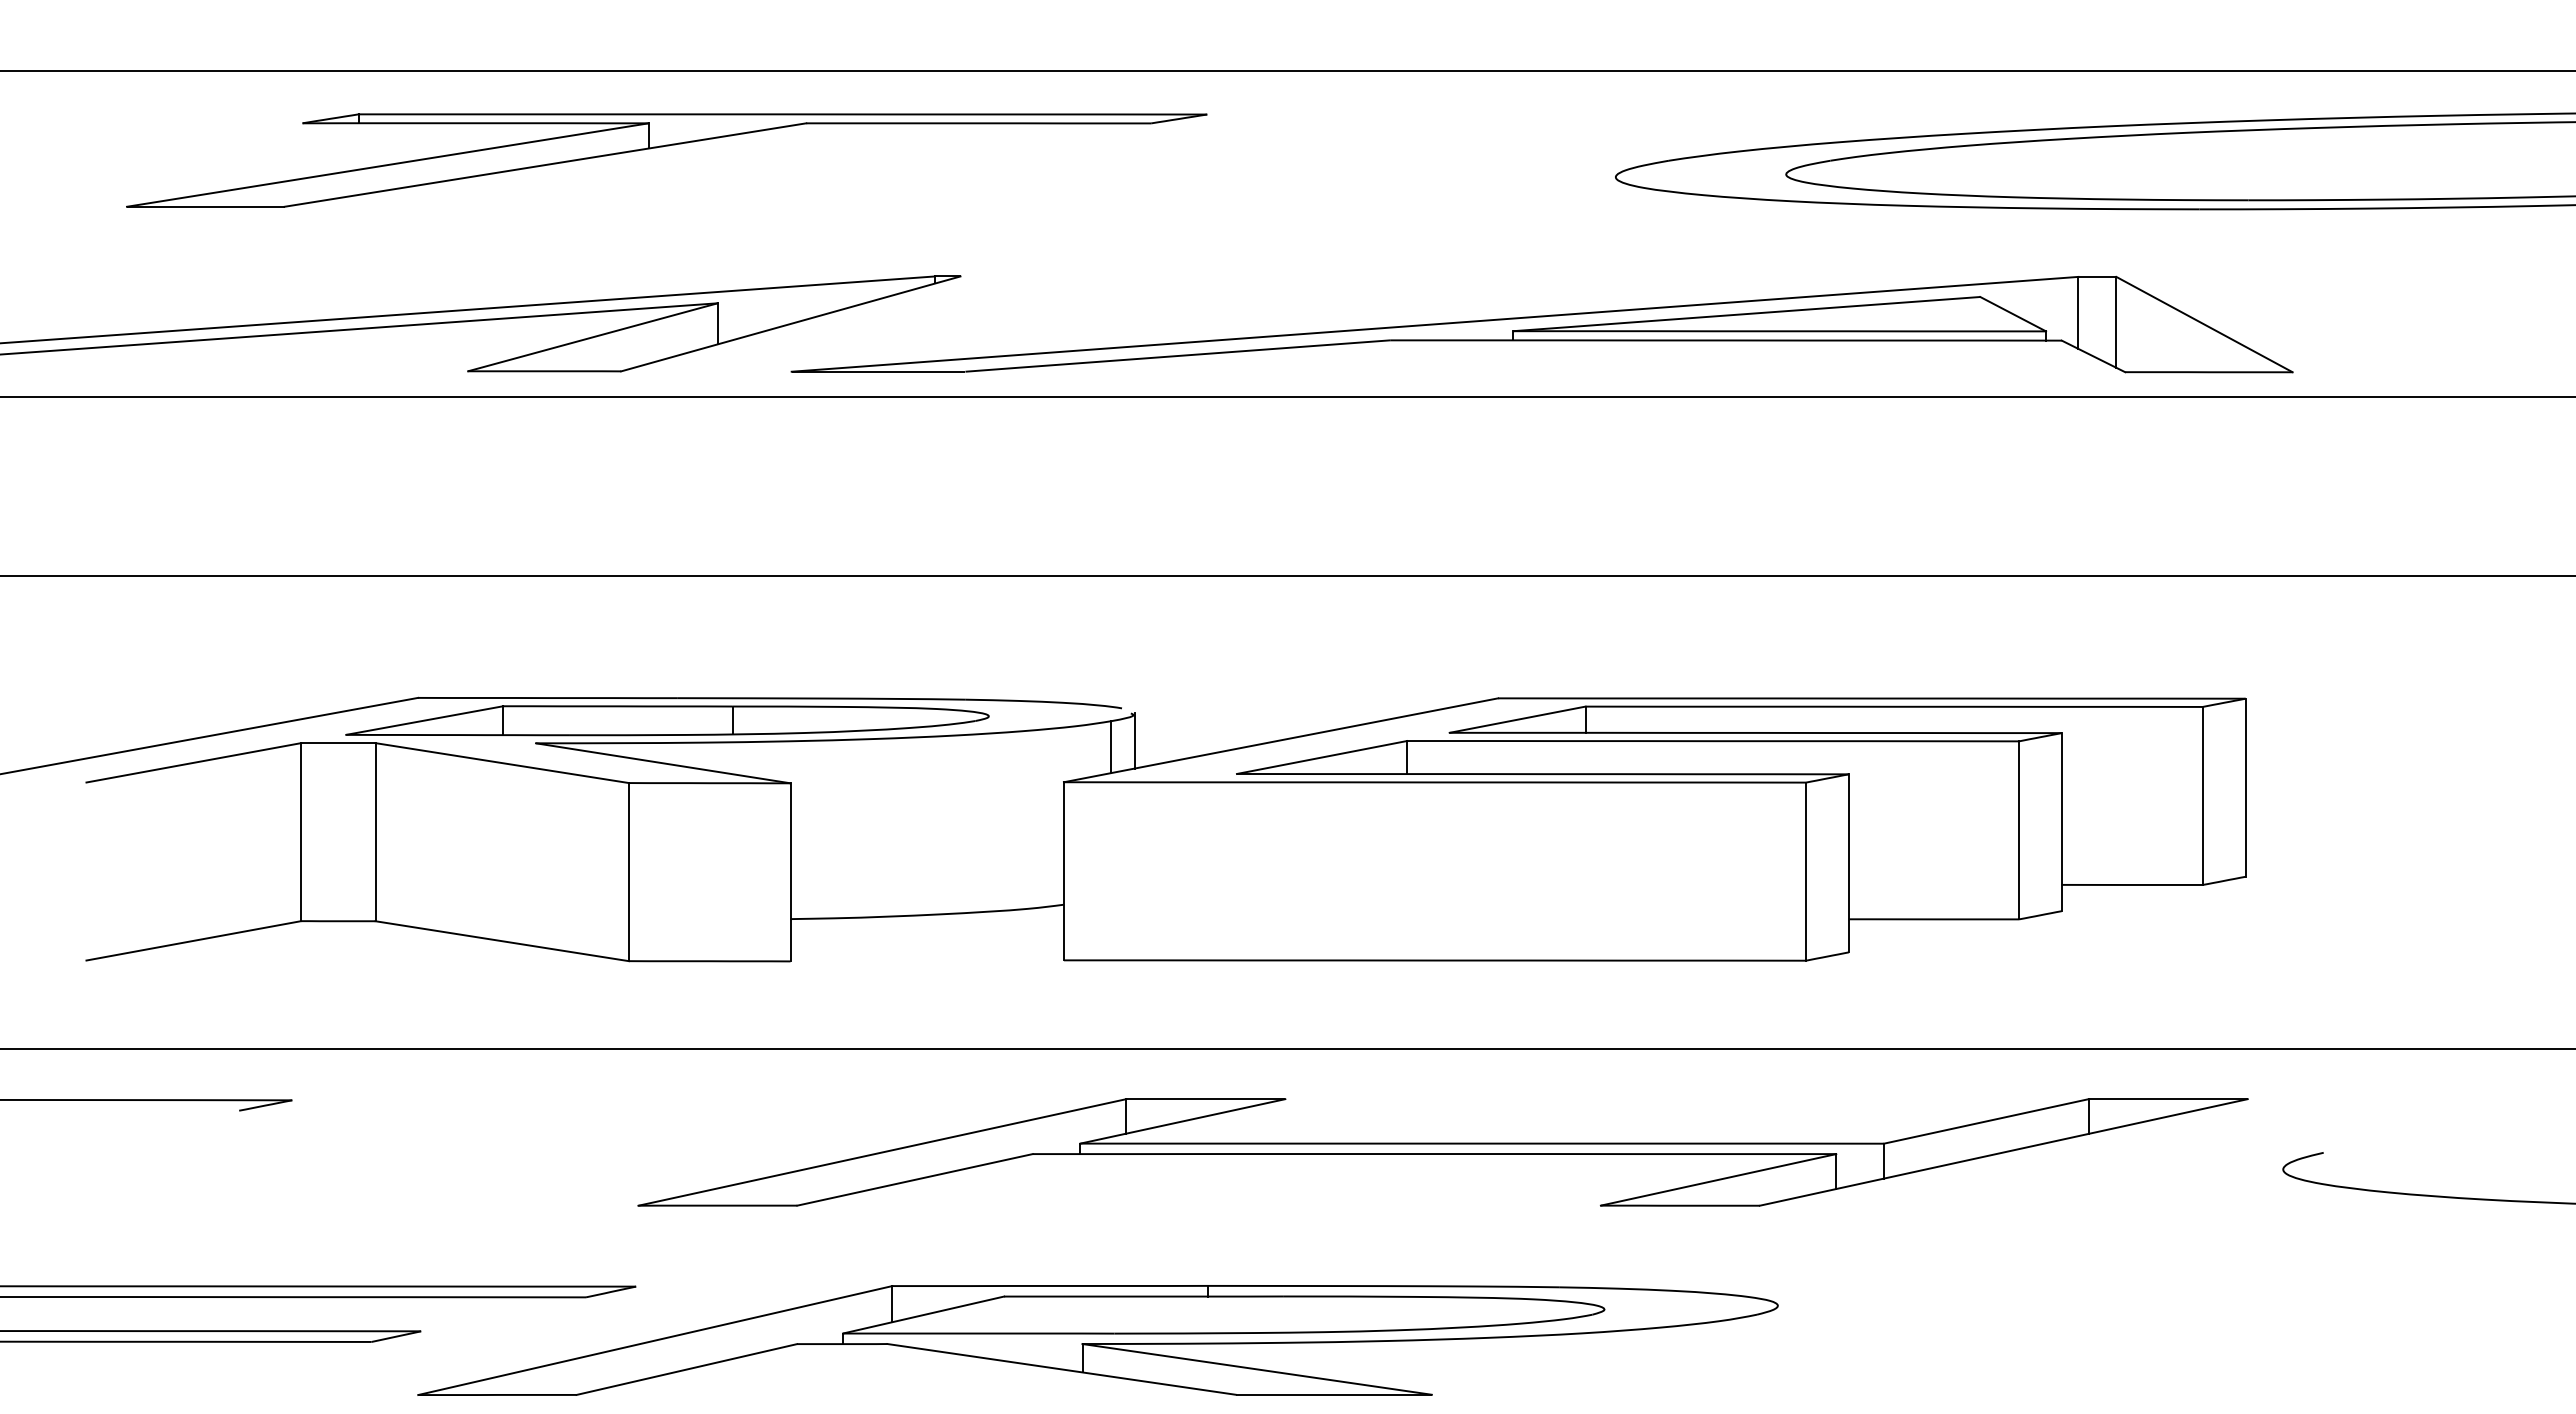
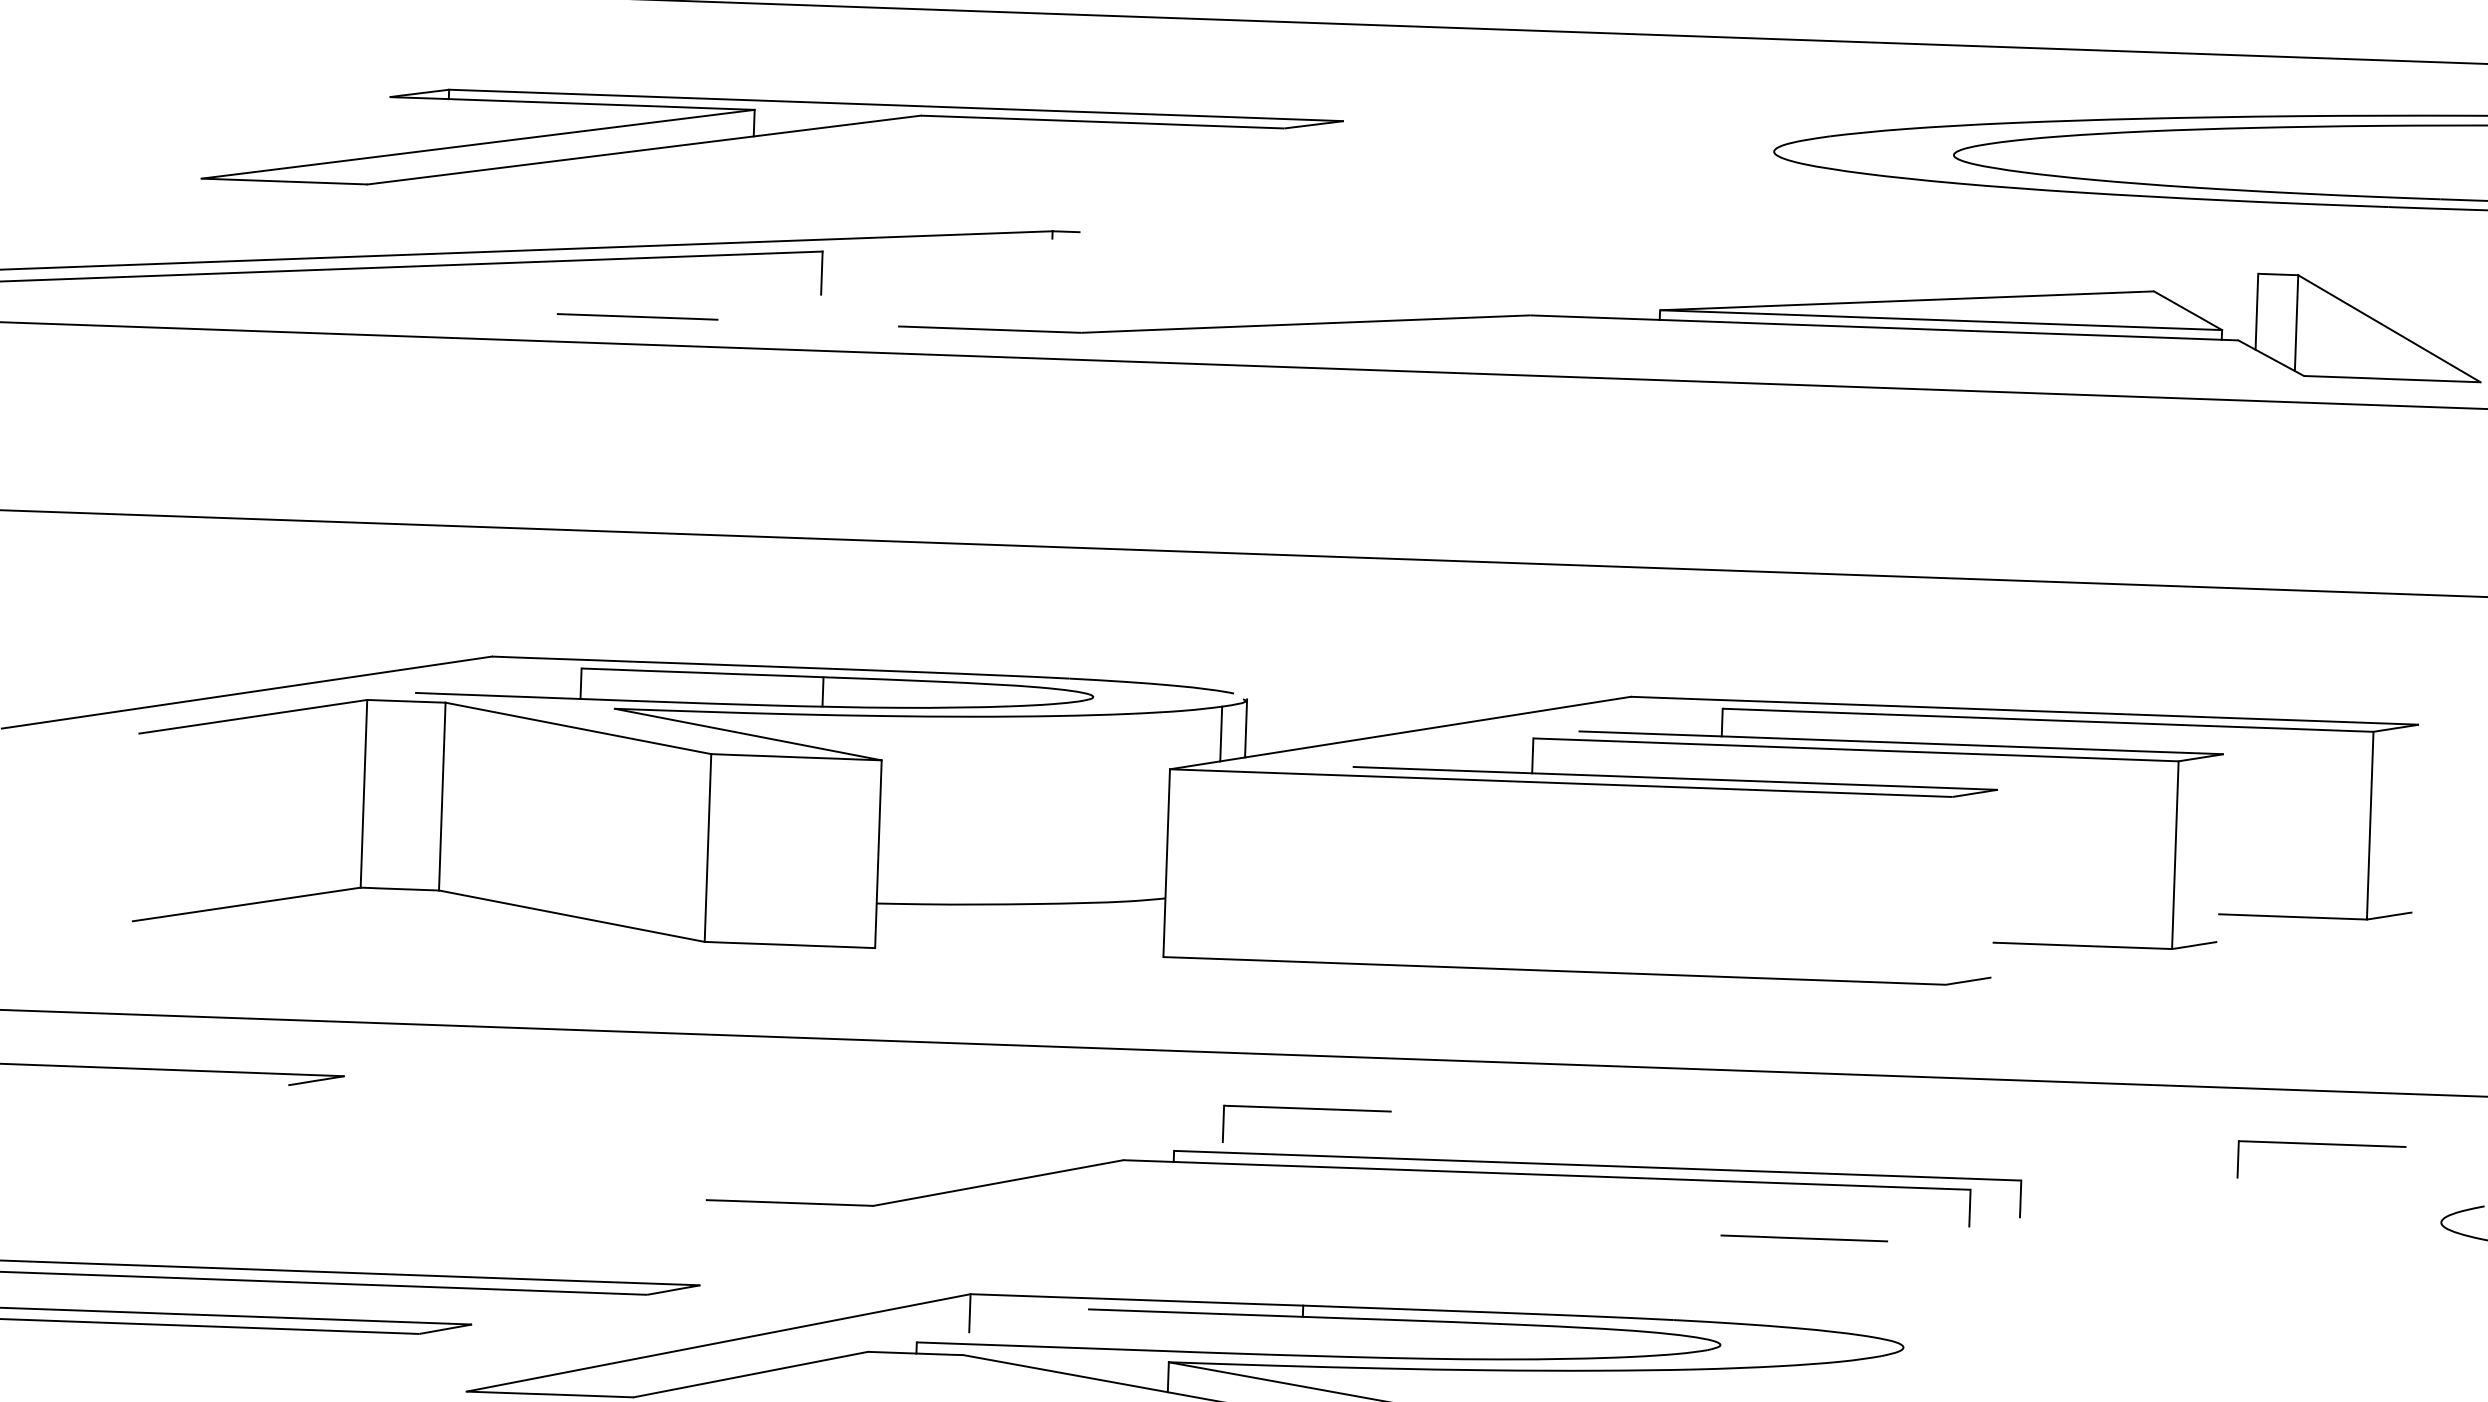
part: (663, 147) -> (769, 135), moved
line: (790, 323) -> (898, 275), removed
line: (1434, 323) -> (1577, 299), removed
line: (592, 337) -> (689, 283), removed
line: (1517, 719) -> (1650, 719), removed
line: (424, 720) -> (498, 680), removed
line: (1321, 757) -> (1442, 752), removed
line: (2245, 787) -> (2415, 818), removed
line: (2061, 822) -> (2220, 848), removed
line: (1848, 863) -> (1994, 883), removed
line: (1806, 871) -> (1949, 890), removed
line: (1182, 1121) -> (1282, 1131), removed
line: (1985, 1121) -> (2129, 1160), removed
line: (882, 1152) -> (965, 1152), removed
line: (2003, 1152) -> (2147, 1194), removed
line: (1718, 1179) -> (1845, 1212), removed
line: (923, 1314) -> (1002, 1325), removed

